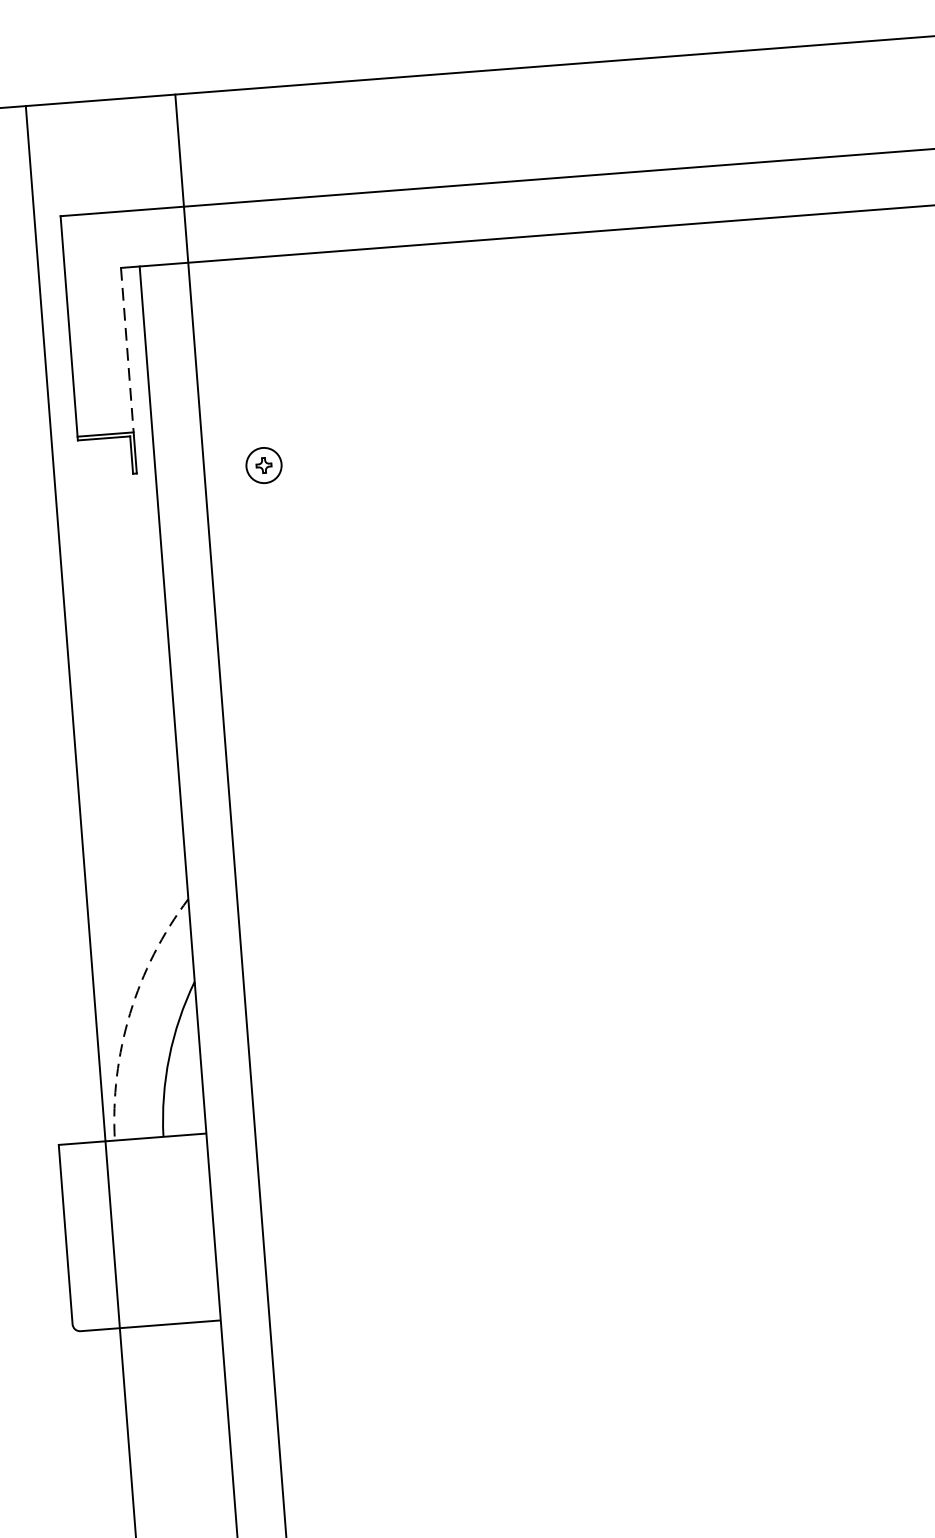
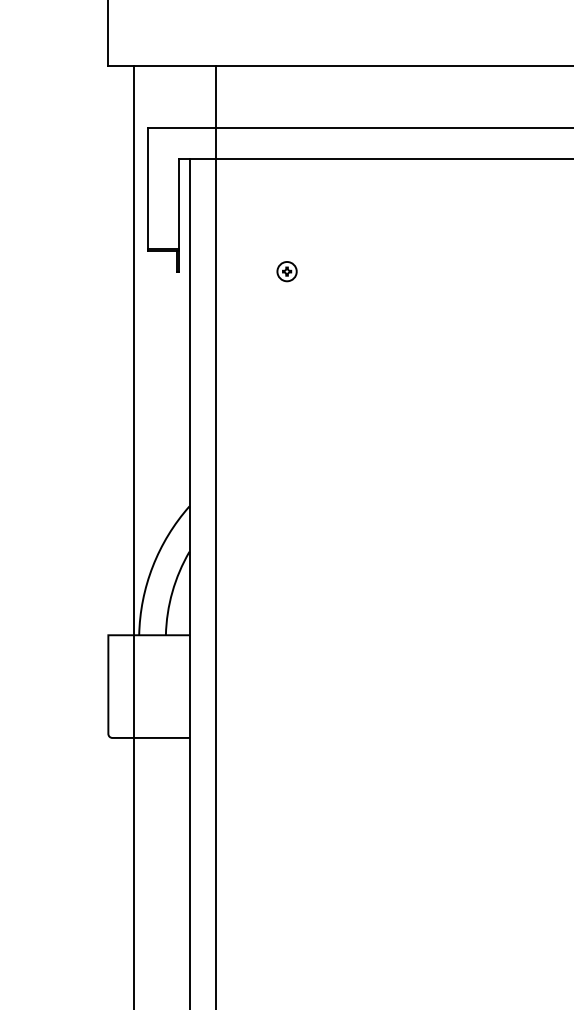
line: (128, 353) -> (179, 205), dashed -> solid
part: (262, 465) -> (286, 271), moved
arc: (129, 1013) -> (152, 566), dashed -> solid

